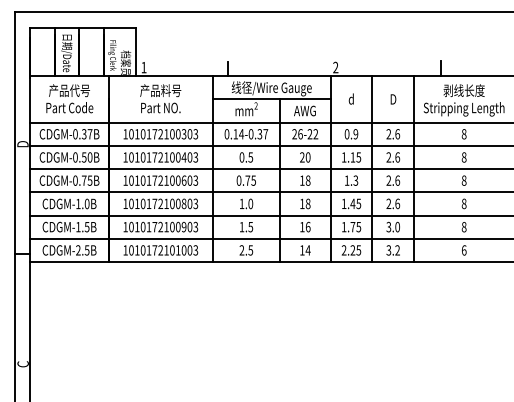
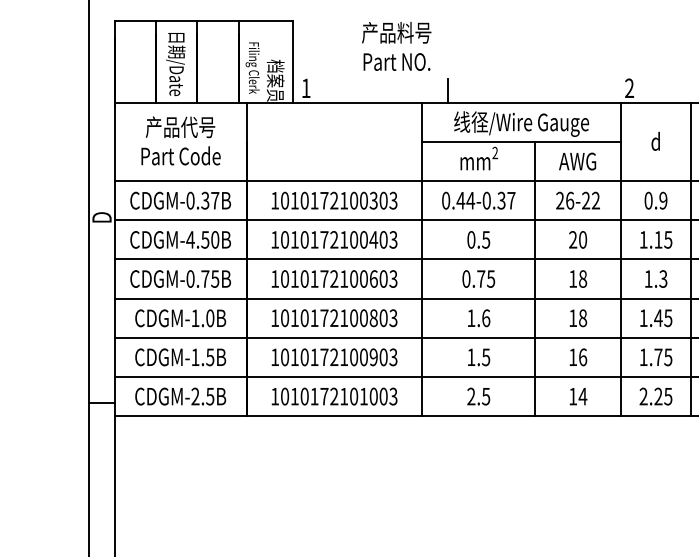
text: (160, 98) -> (396, 46), moved
text: (235, 134) -> (460, 201), 0.14-0.37 -> 0.44-0.37
text: (74, 157) -> (188, 239), CDGM-0.50B -> CDGM-4.50B
text: (250, 203) -> (485, 317), 1.0 -> 1.6

